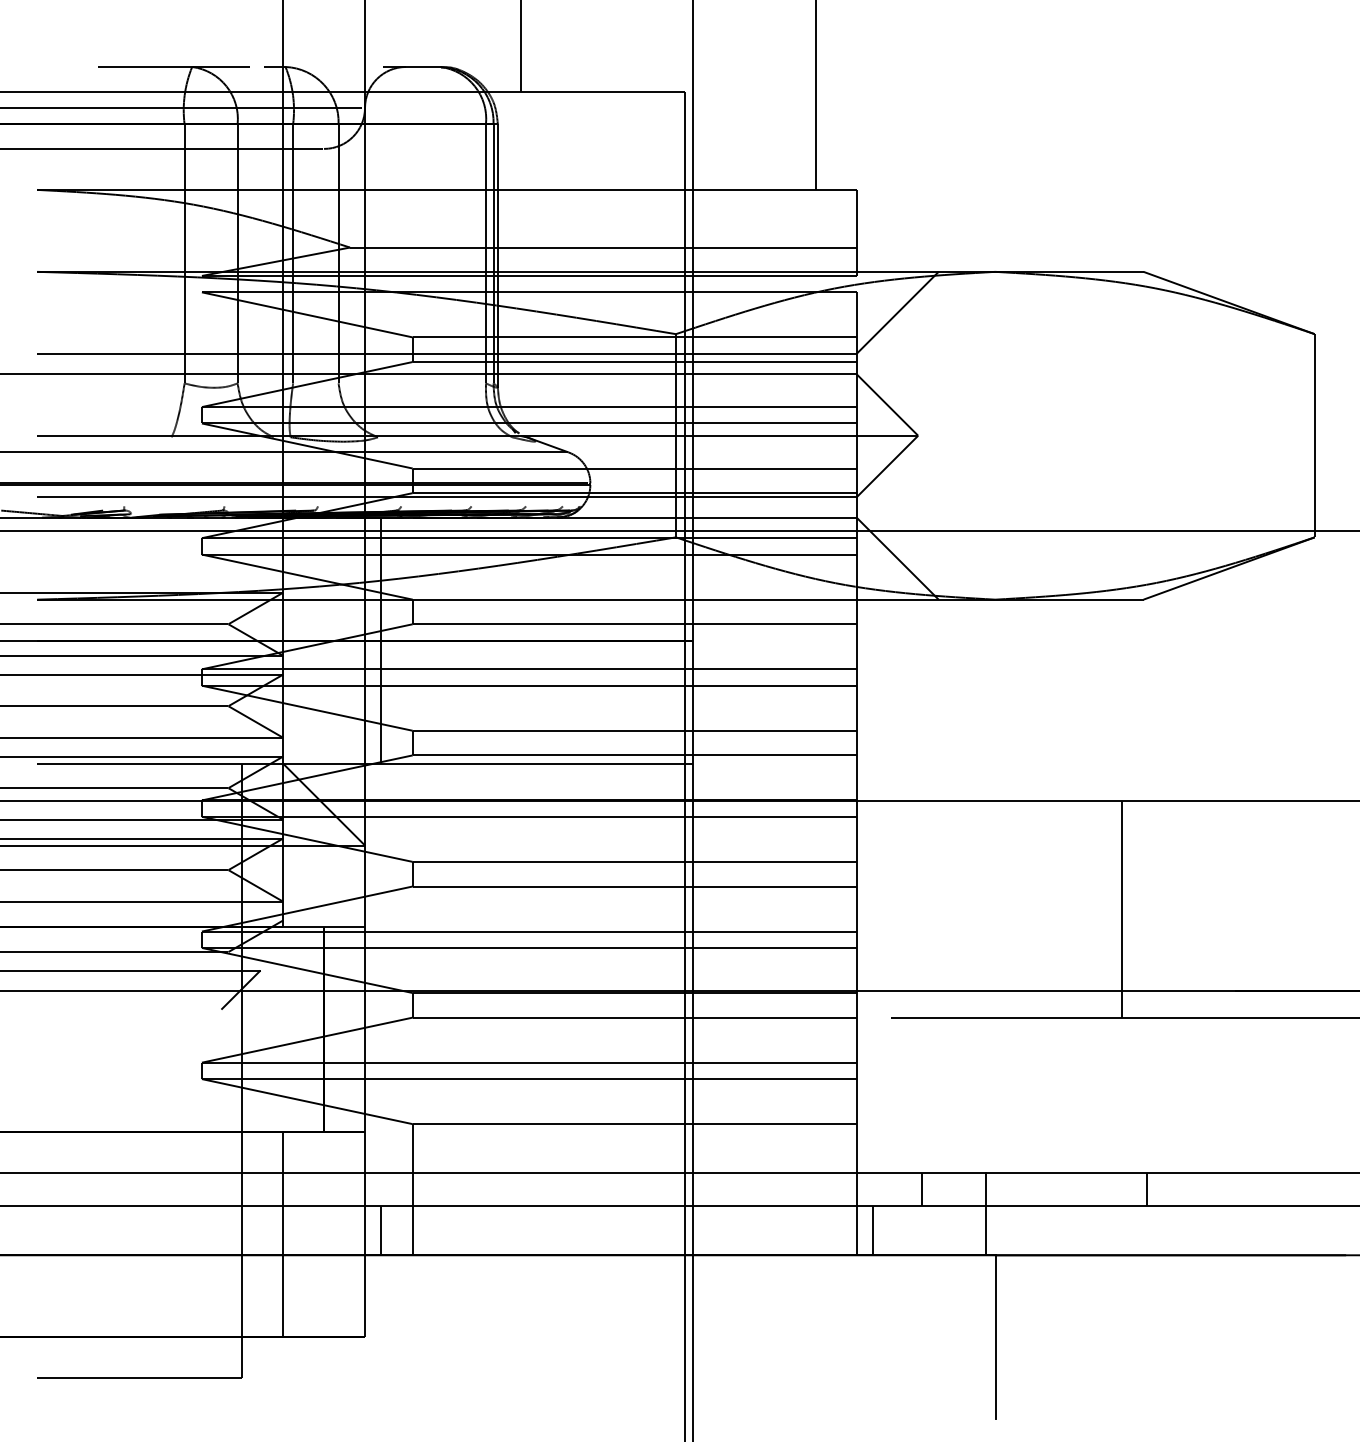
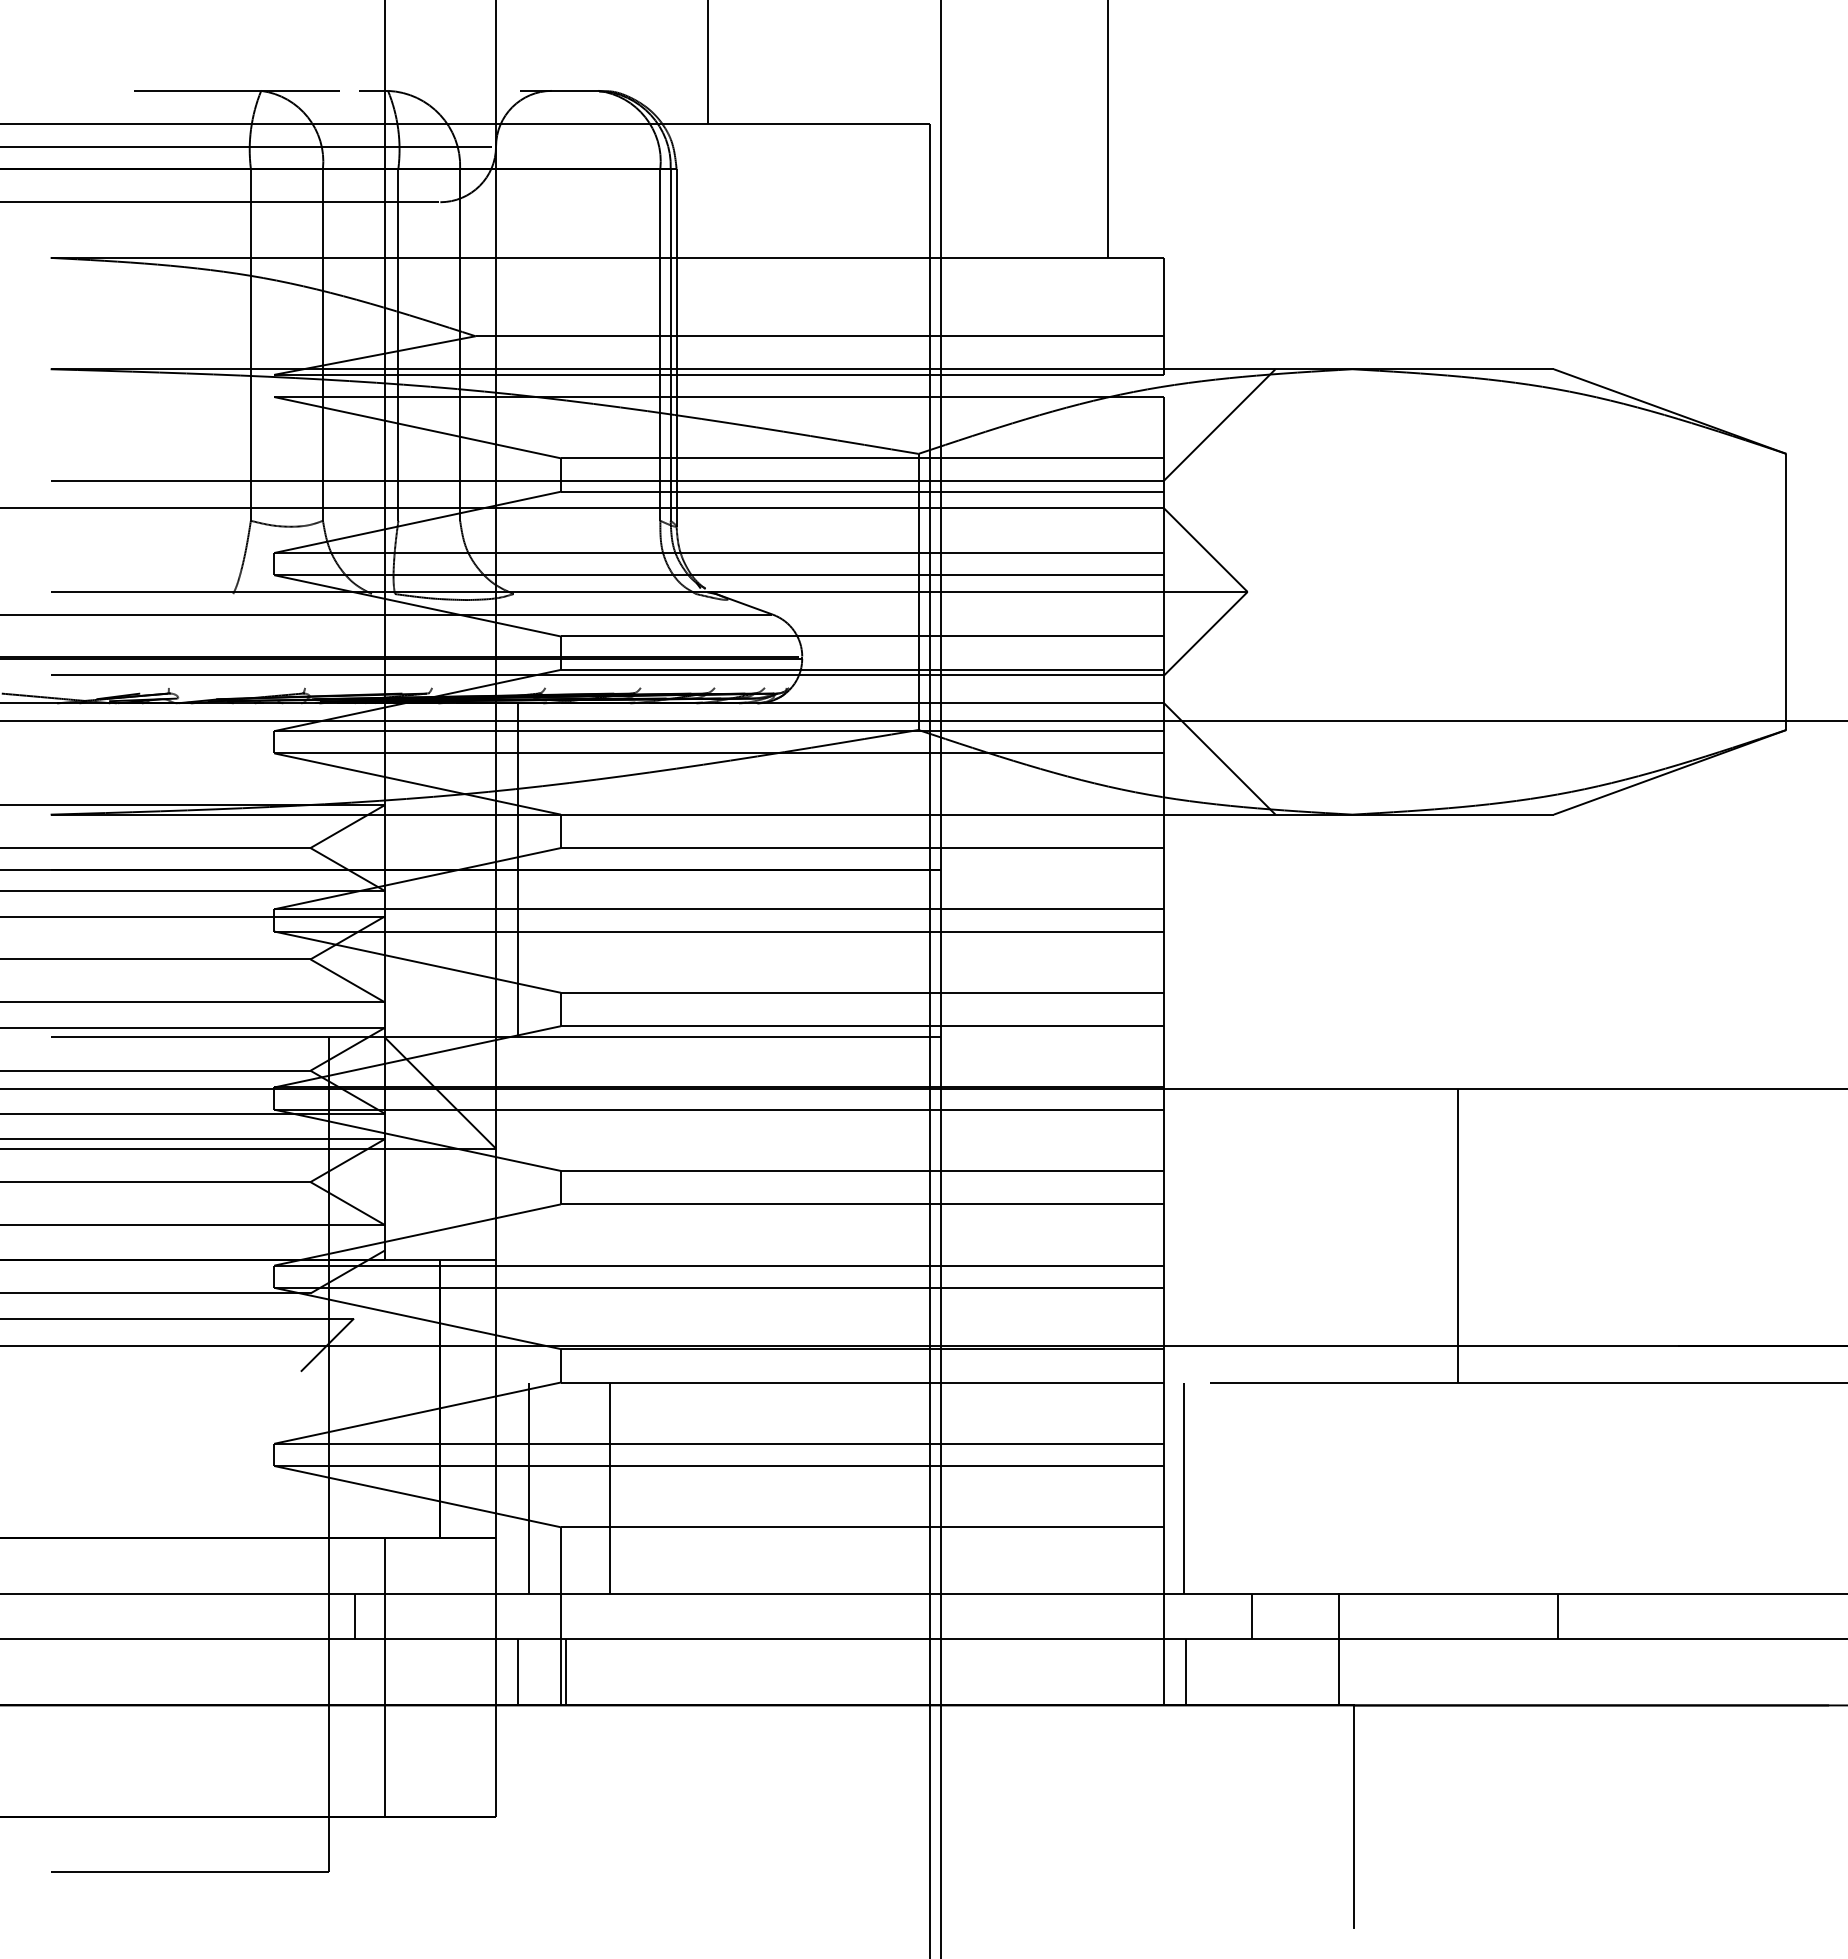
line: (1122, 909) -> (1458, 1235), moved
line: (389, 1095) -> (529, 1488), added
line: (449, 1095) -> (610, 1488), added
line: (870, 1095) -> (1183, 1488), added
line: (260, 1189) -> (354, 1616), added
line: (416, 1230) -> (565, 1671), added

